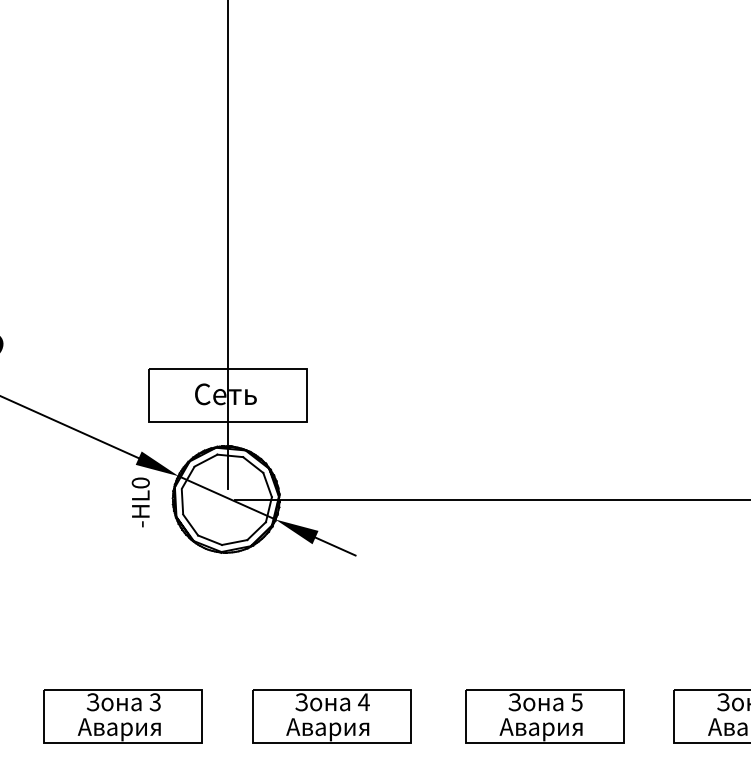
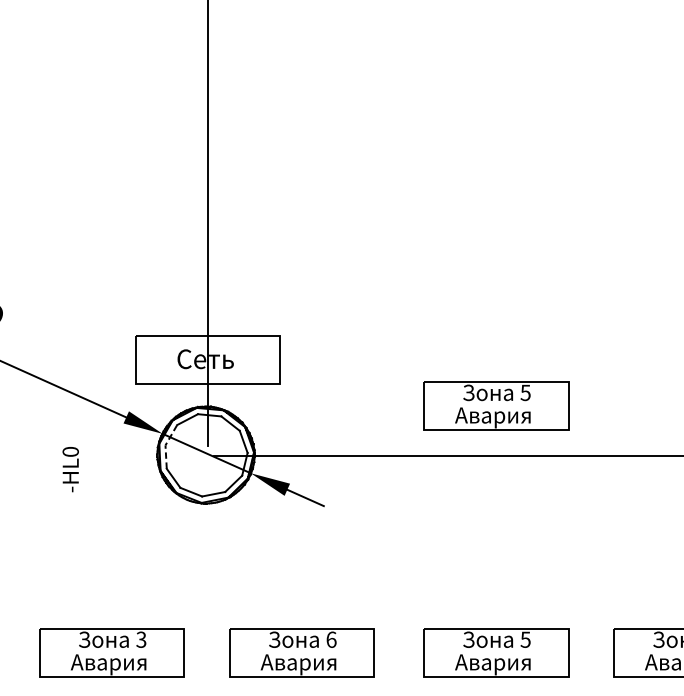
part: (544, 445) -> (495, 405), added
line: (181, 488) -> (165, 445), solid -> dashed
text: (140, 502) -> (70, 469), moved
text: (363, 702) -> (331, 640), 4 -> 6

